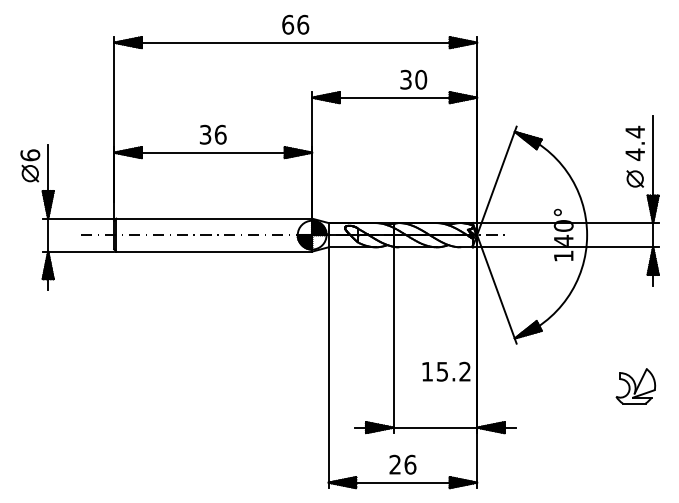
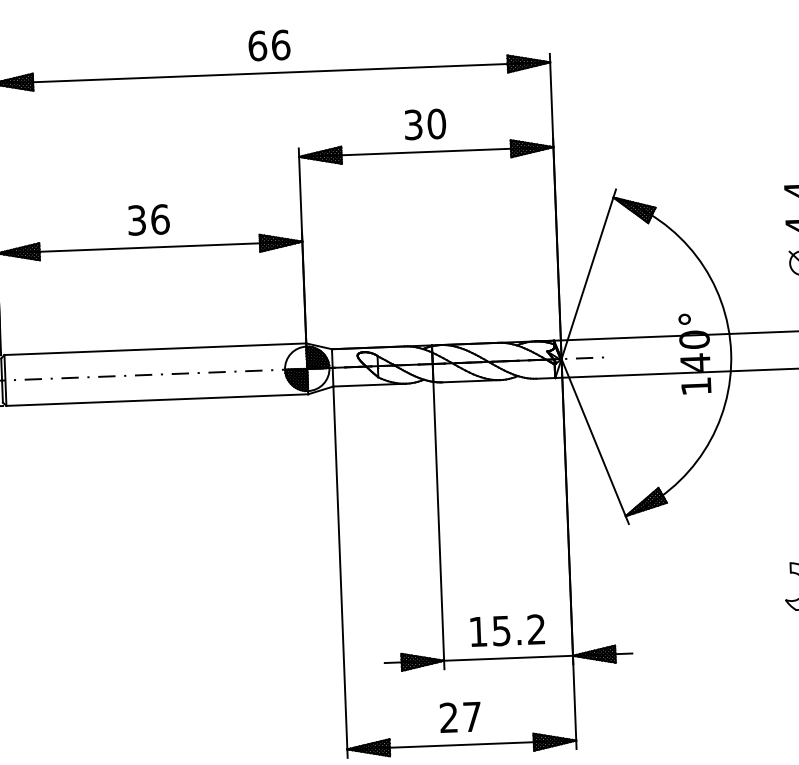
text: (413, 79) -> (424, 124), moved
text: (446, 371) -> (507, 630), moved
text: (410, 464) -> (472, 716), 26 -> 27

